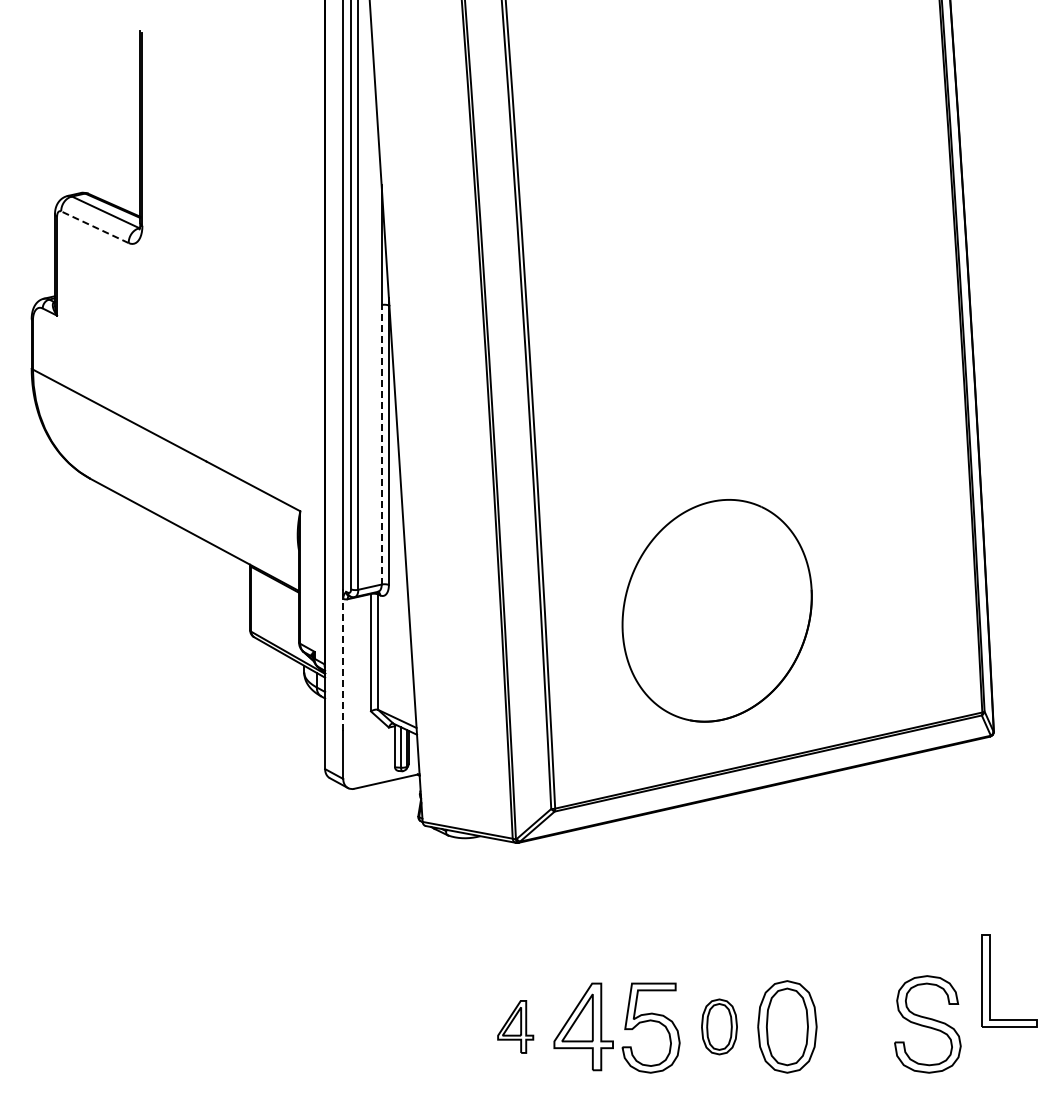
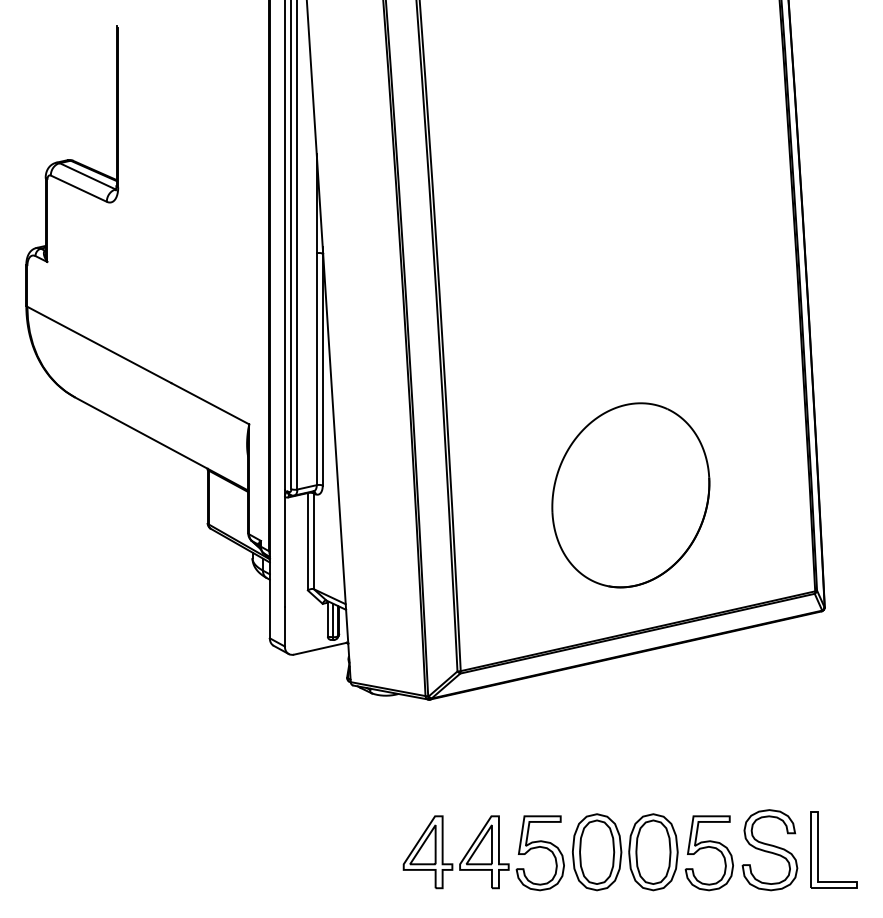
line: (94, 227) -> (78, 188), dashed -> solid
line: (381, 444) -> (316, 368), dashed -> solid
part: (716, 610) -> (630, 495), moved
line: (343, 664) -> (285, 551), dashed -> solid
part: (990, 980) -> (817, 849), moved
part: (515, 1026) -> (427, 851), size x1.67
part: (719, 1026) -> (597, 851), size x1.67
part: (854, 1027) -> (709, 852), added

